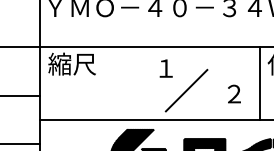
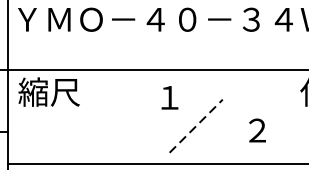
line: (259, 82) -> (289, 115), removed
line: (186, 90) -> (196, 125), solid -> dashed

